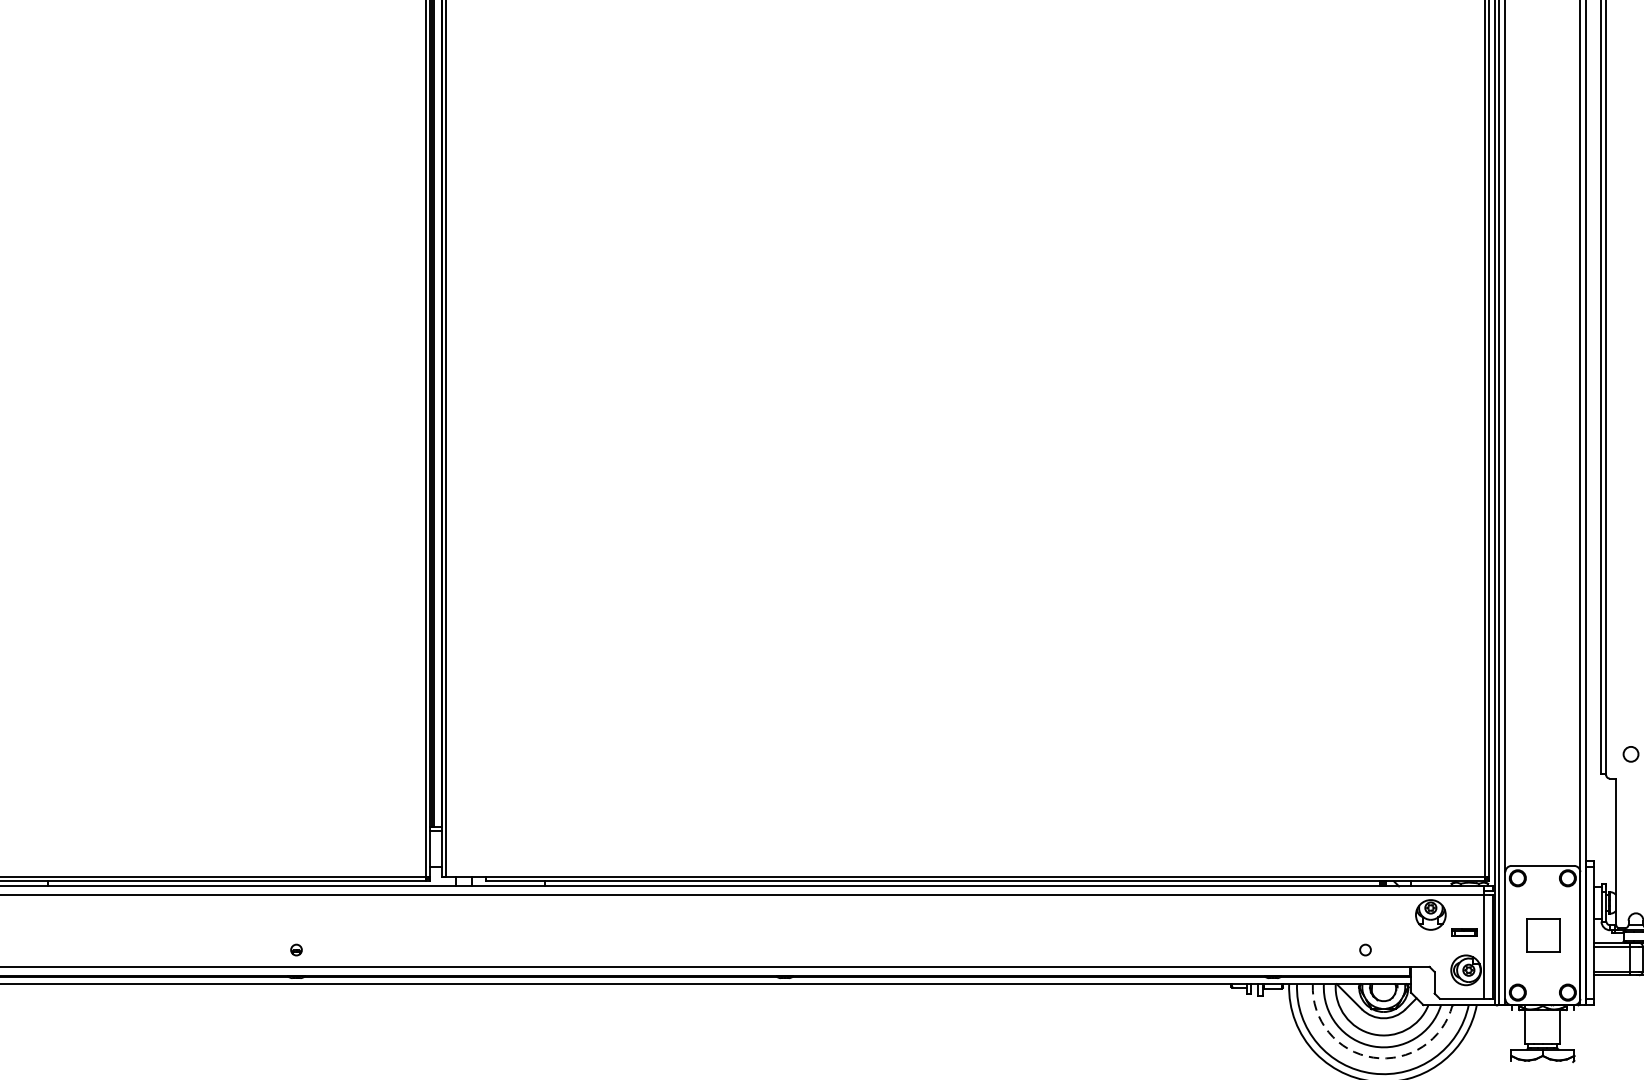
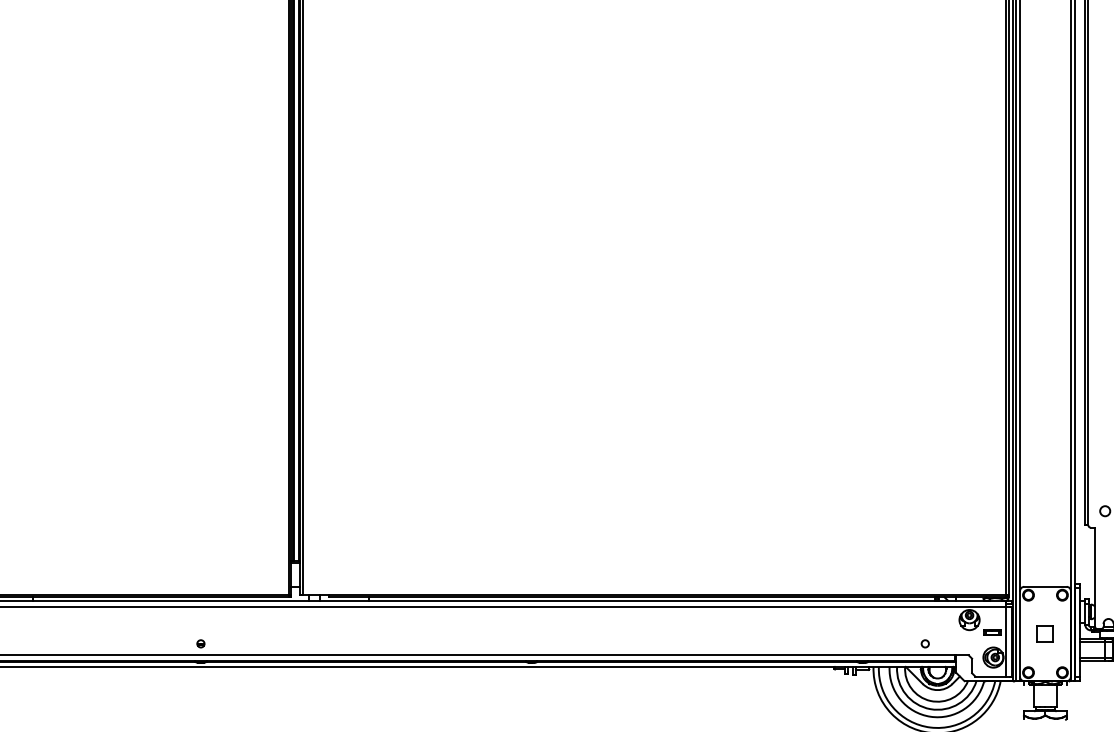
part: (1541, 934) -> (1044, 633), size x0.71
arc: (1373, 1057) -> (930, 716), dashed -> solid

